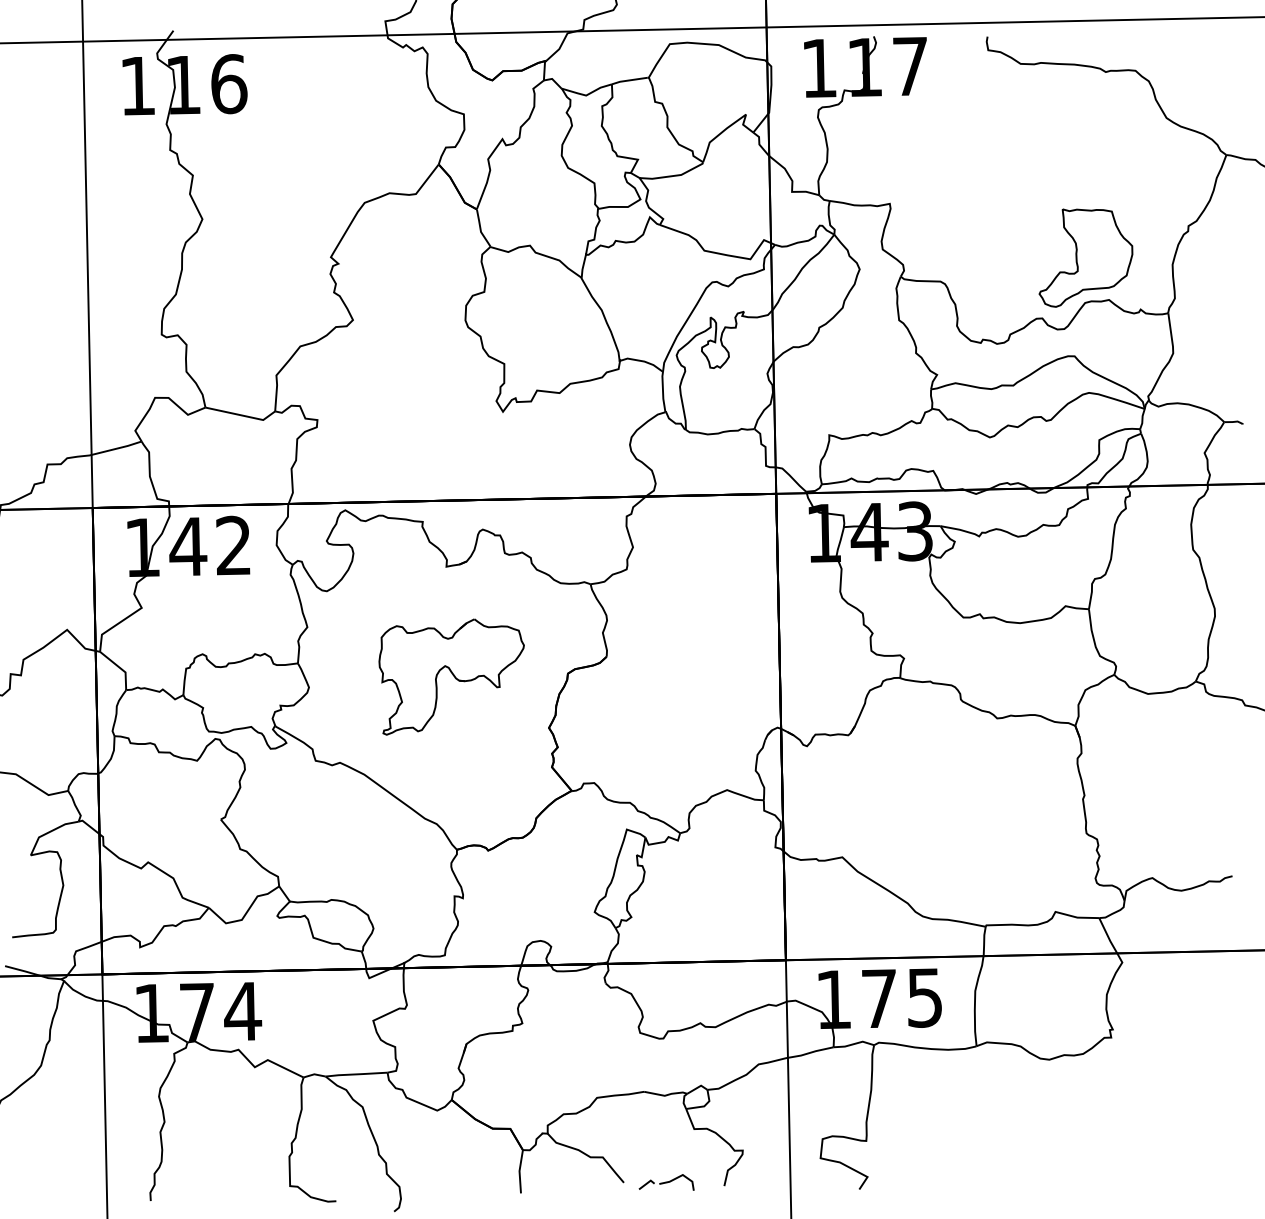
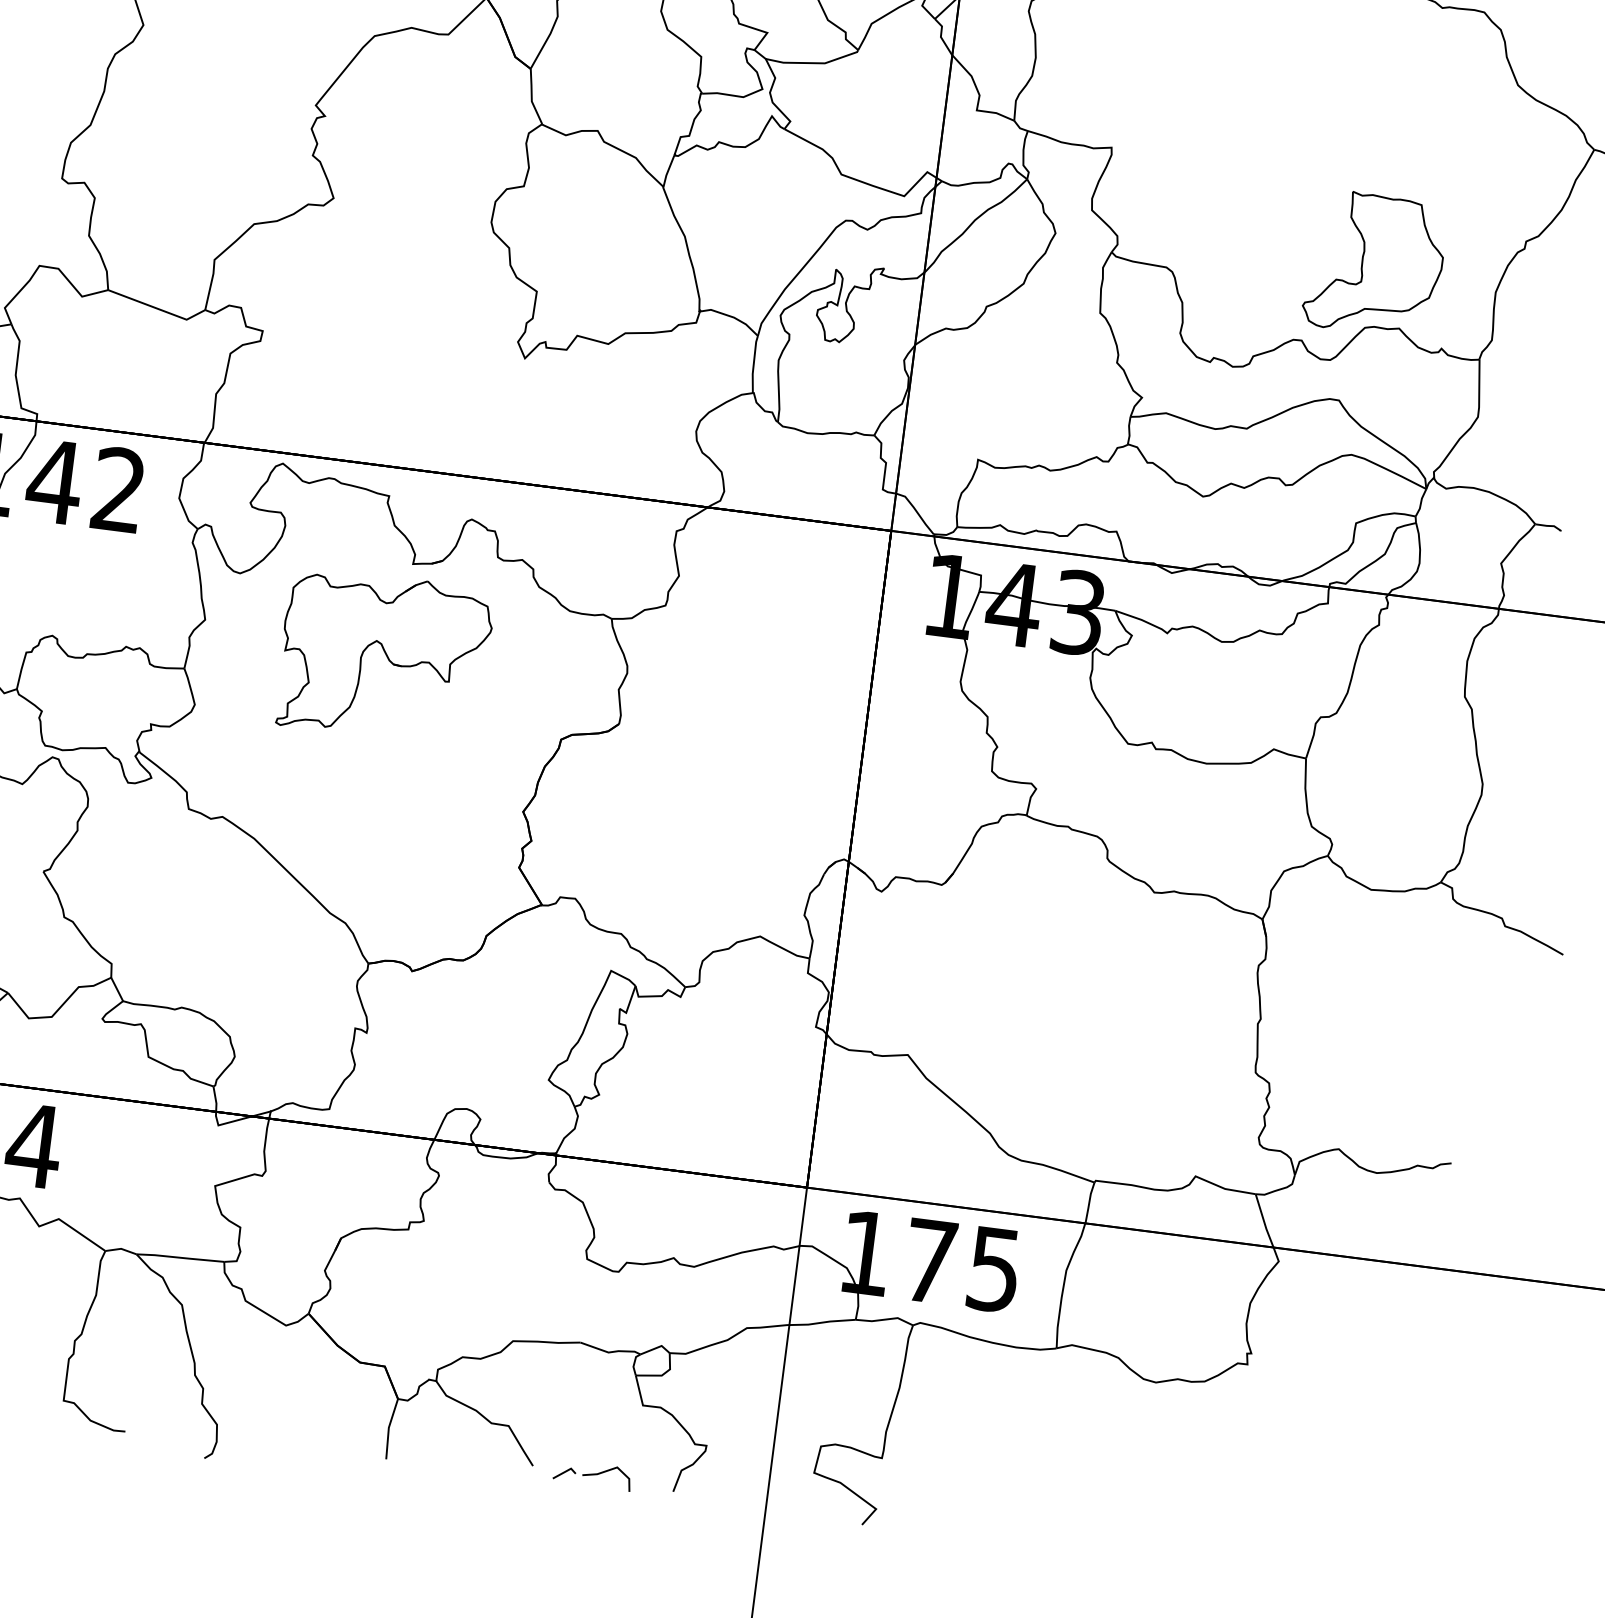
part: (451, 676) -> (383, 656), moved

